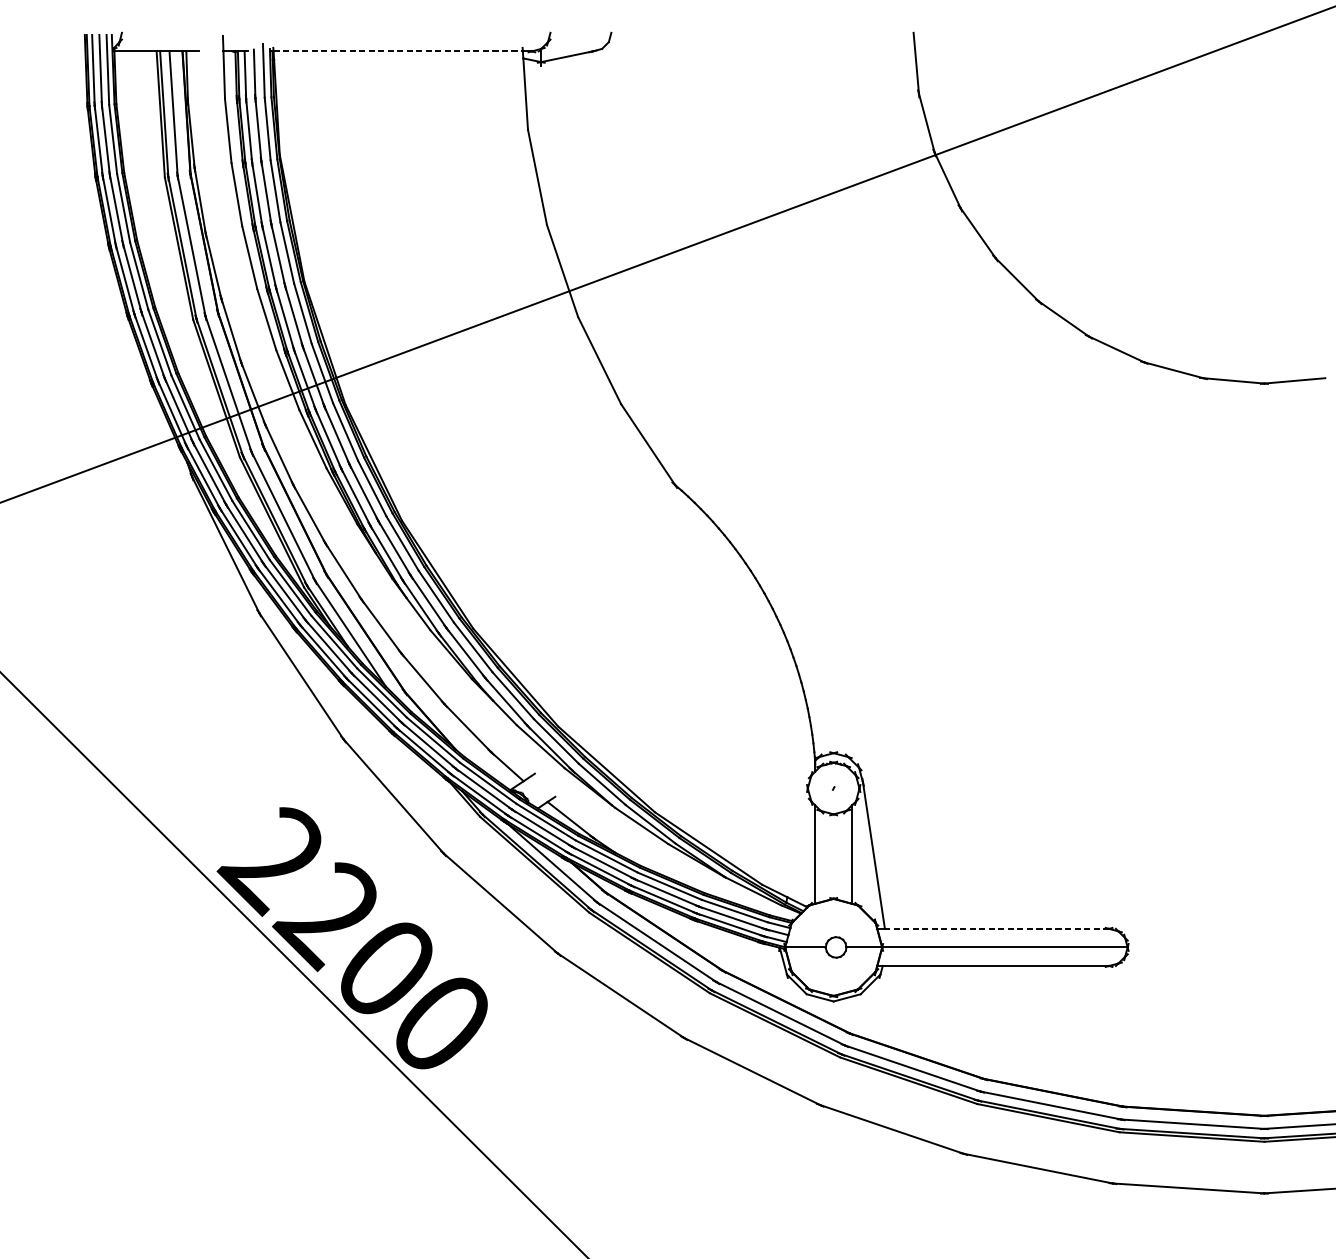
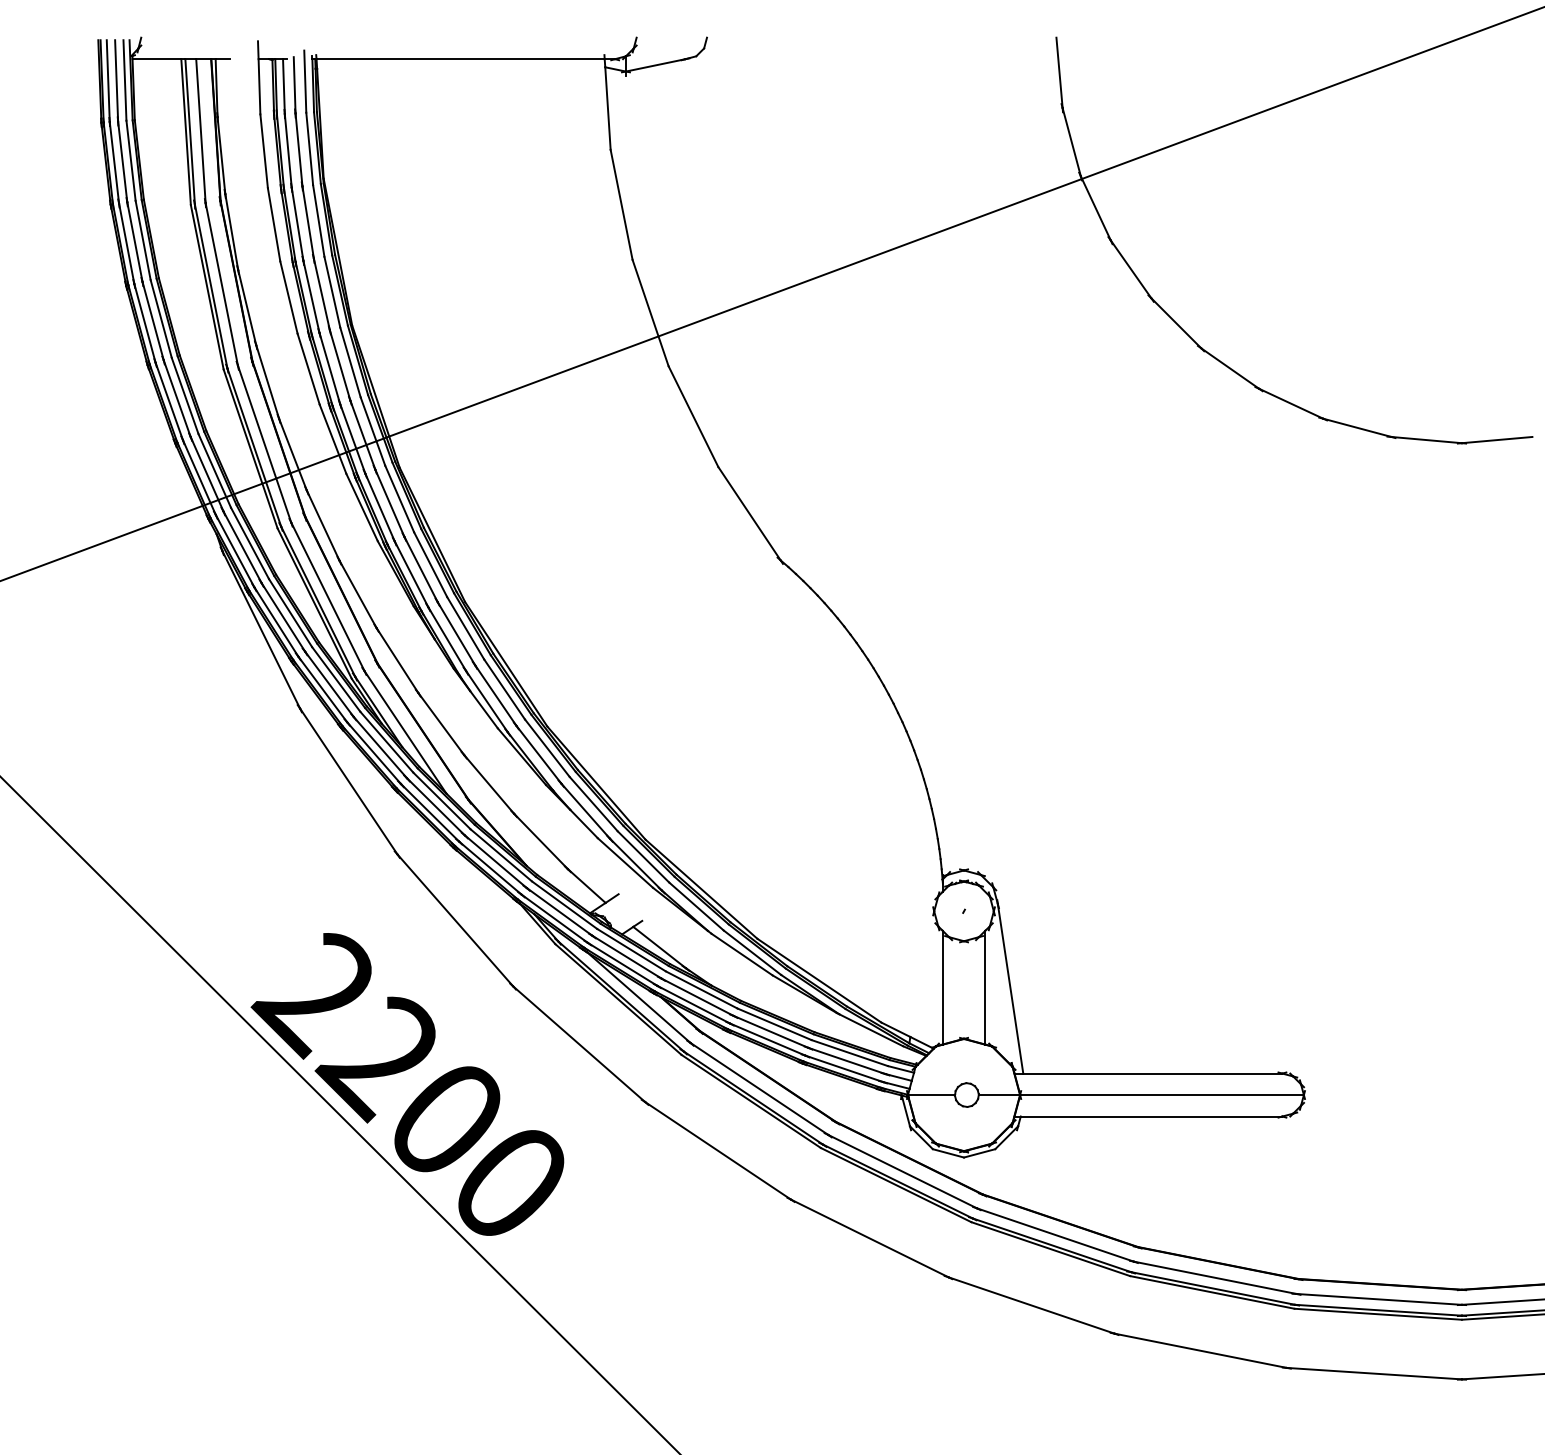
line: (398, 51) -> (461, 59), dashed -> solid
line: (996, 928) -> (1152, 1073), dashed -> solid

